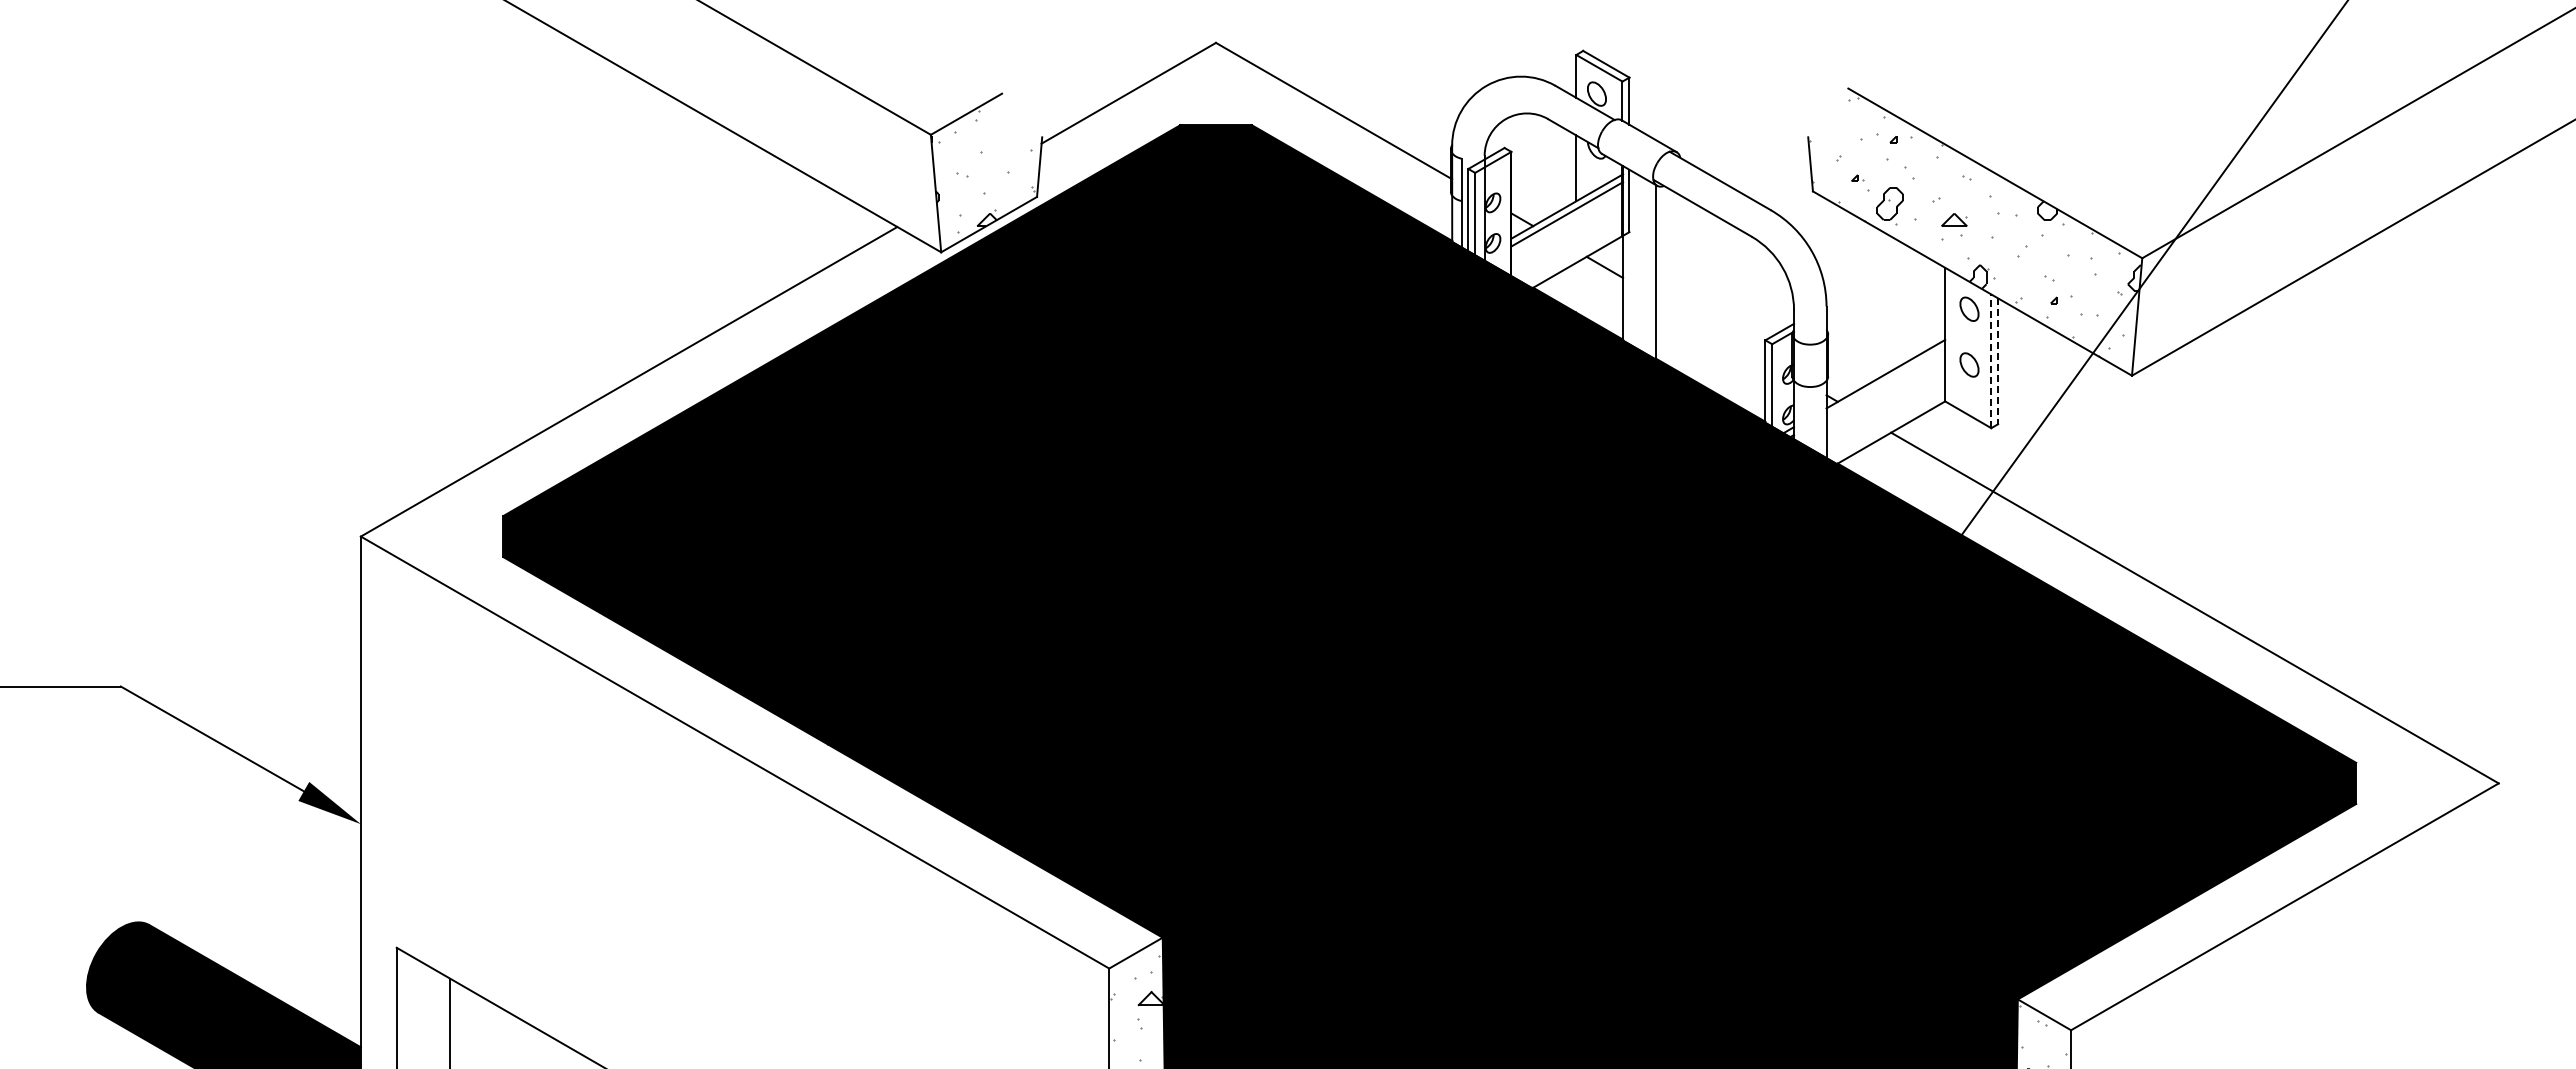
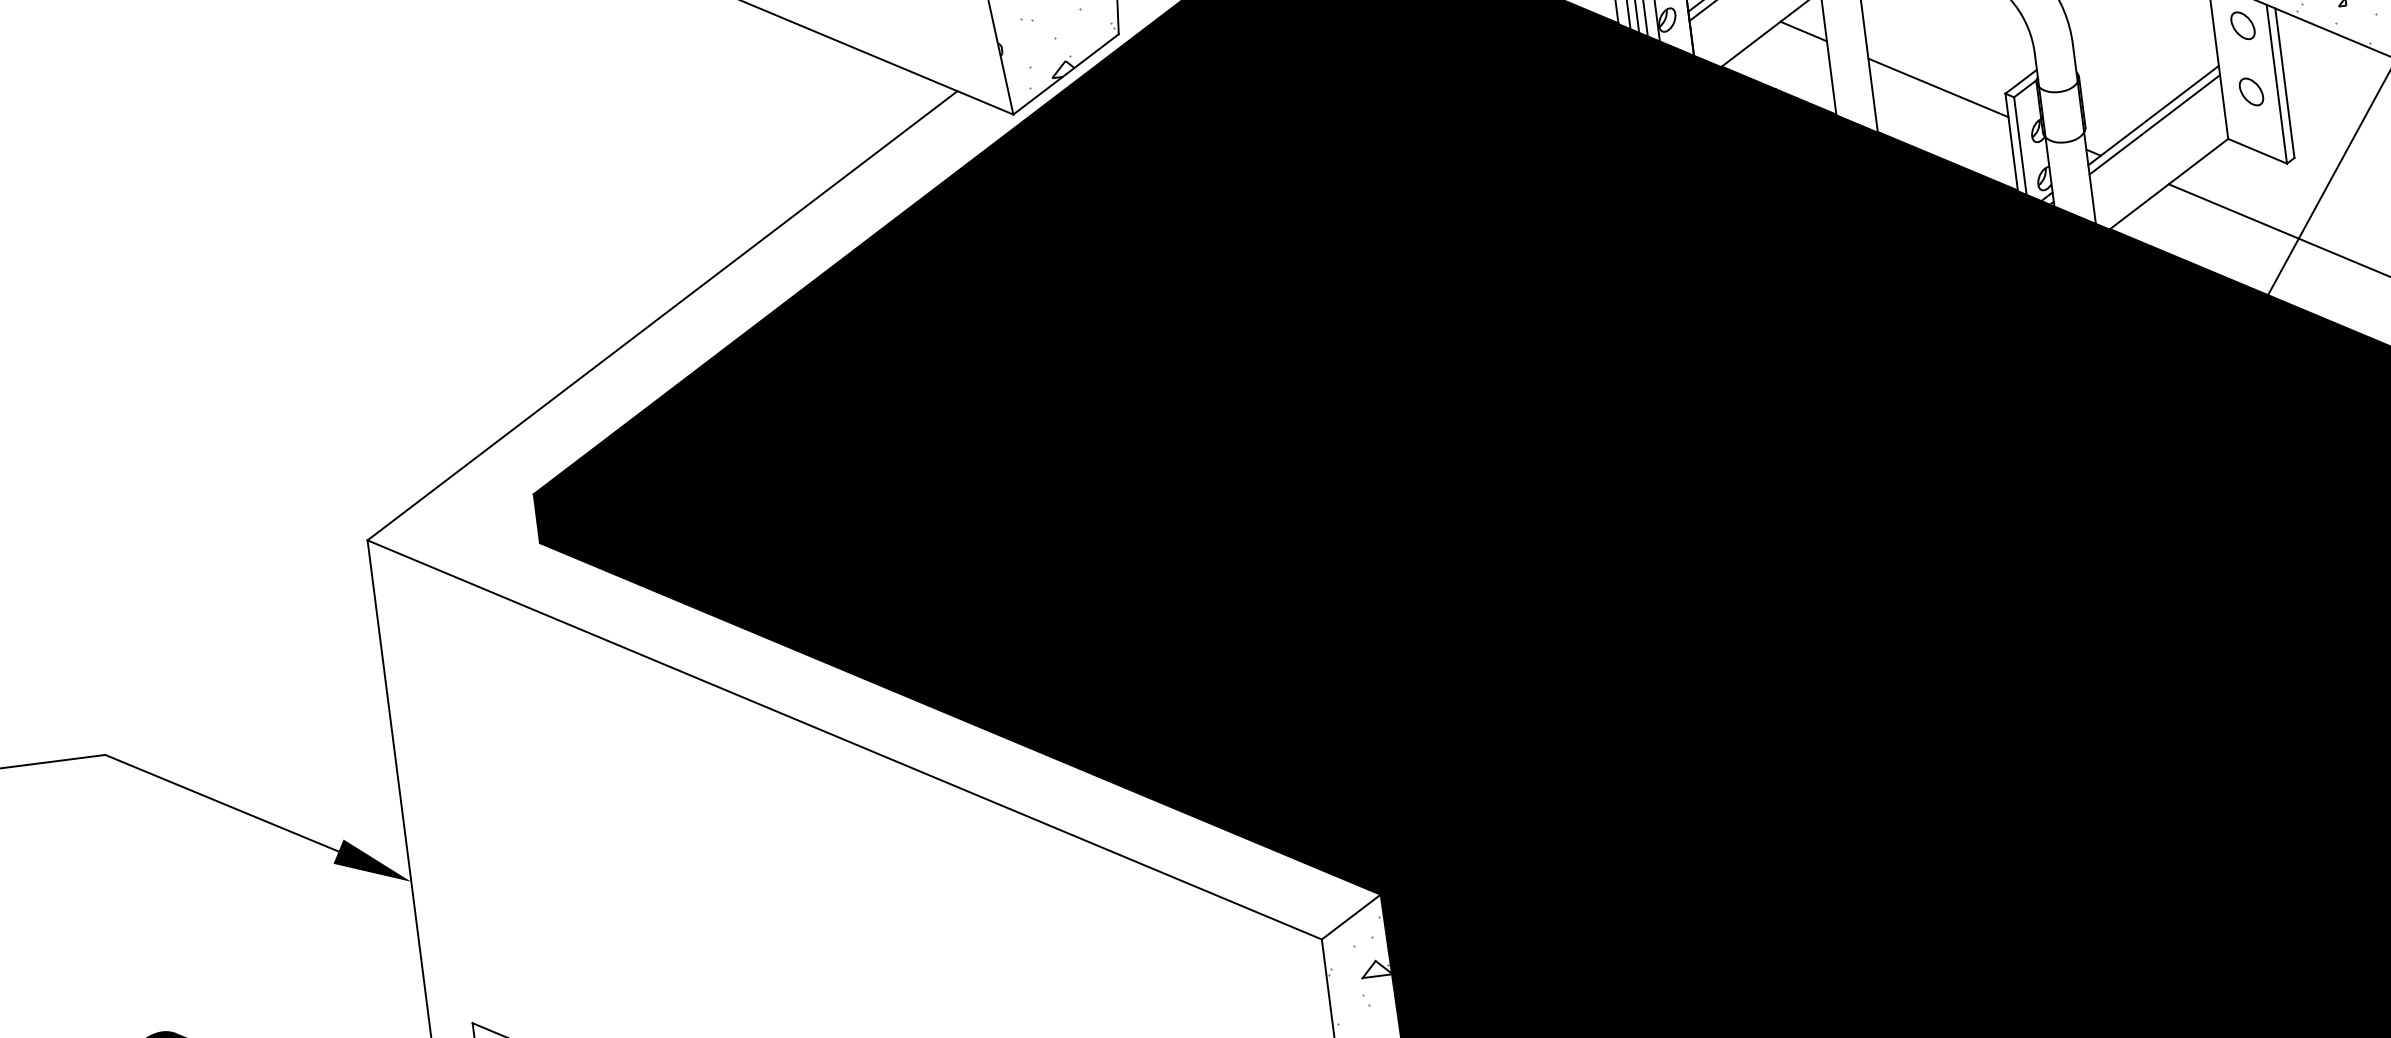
line: (1710, 328) -> (1938, 88), added
line: (1991, 361) -> (2277, 84), dashed -> solid
line: (1998, 361) -> (2285, 83), dashed -> solid
line: (1885, 381) -> (2154, 124), added

